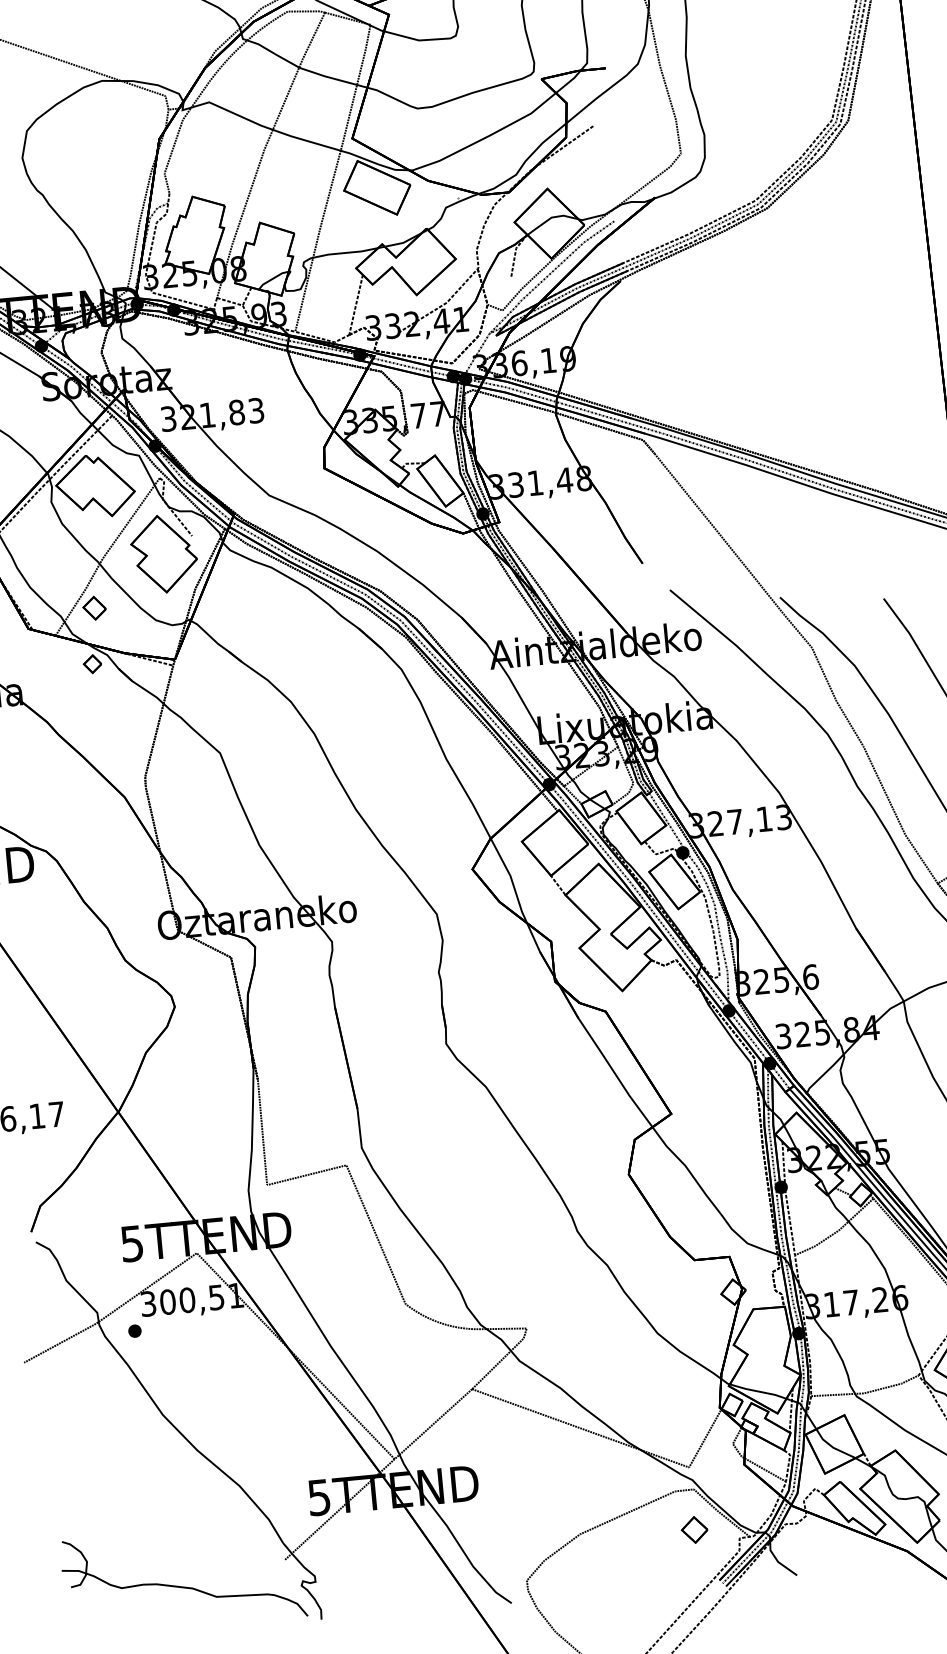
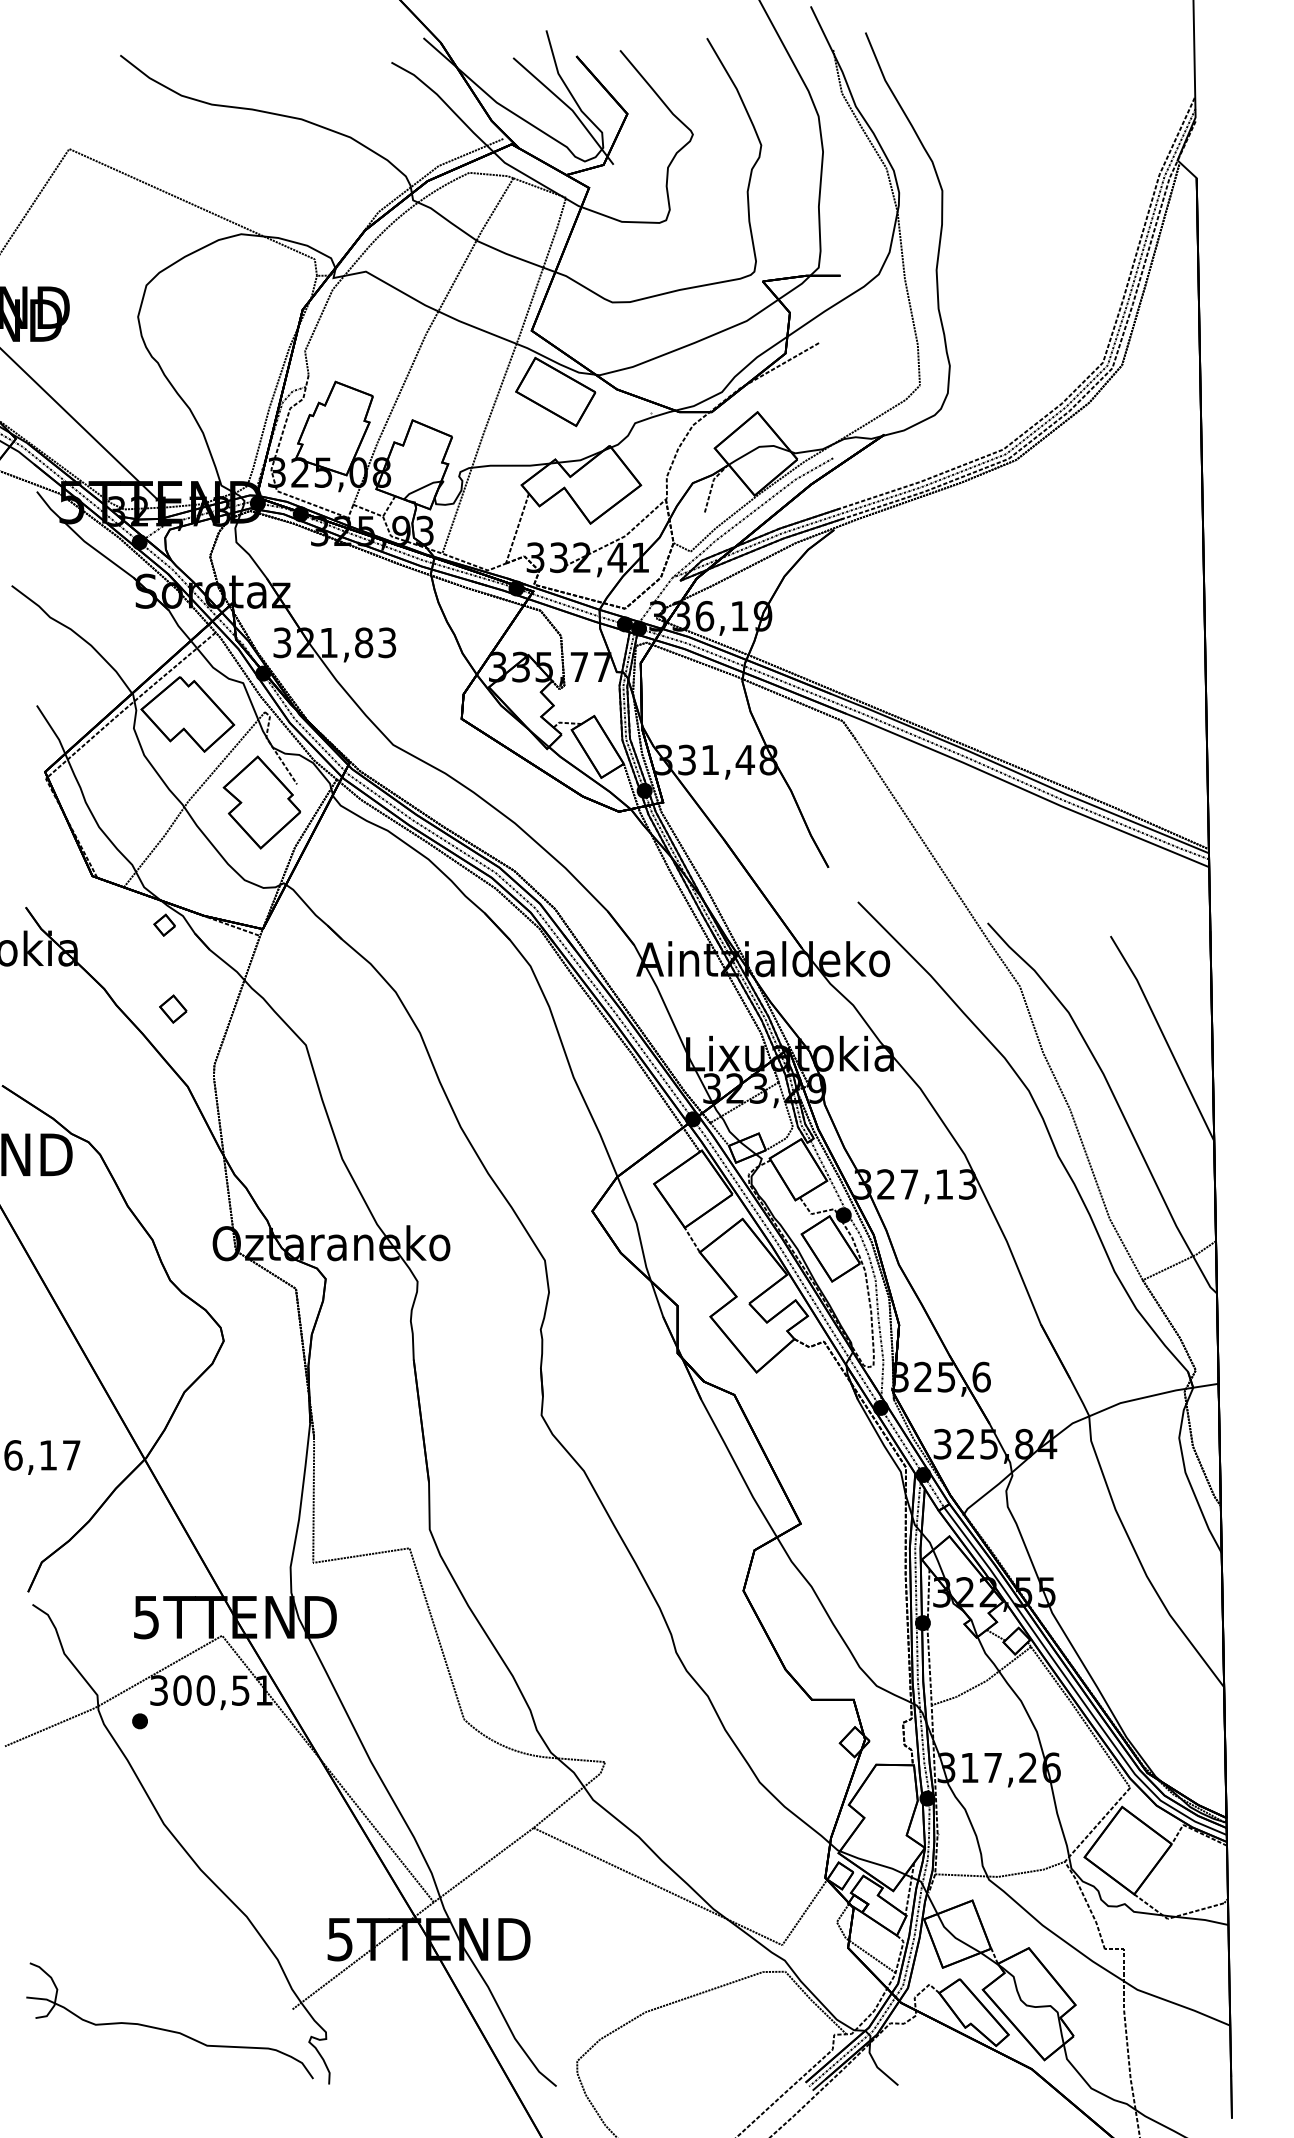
part: (94, 607) -> (173, 1008), moved
part: (694, 1529) -> (781, 2019), removed

